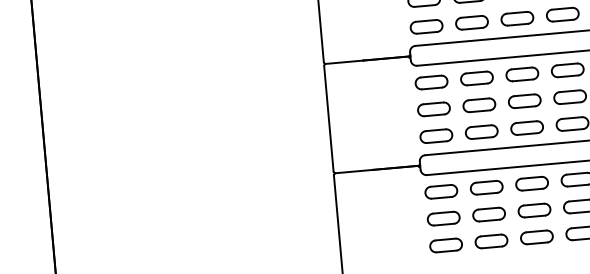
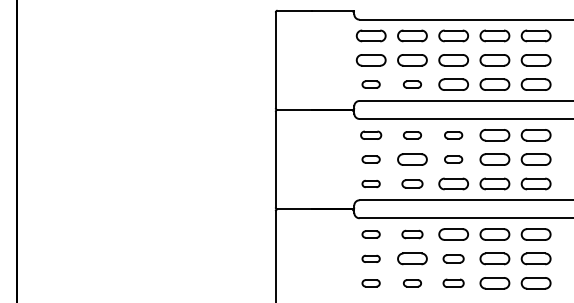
part: (472, 22) -> (412, 84), size x0.6
part: (425, 26) -> (370, 84), size x0.6
part: (522, 74) -> (453, 135), size x0.6
part: (477, 78) -> (412, 135), size x0.6
part: (430, 82) -> (370, 135), size x0.7
part: (524, 101) -> (453, 159), size x0.6
part: (433, 109) -> (370, 159), size x0.6
part: (481, 131) -> (412, 183), size x0.7
part: (435, 135) -> (370, 183), size x0.6
part: (486, 187) -> (412, 234), size x0.7
part: (440, 191) -> (370, 234), size x0.6
part: (534, 210) -> (453, 258), size x0.7
part: (442, 218) -> (370, 258), size x0.6
part: (536, 237) -> (453, 283), size x0.7
part: (491, 241) -> (412, 283), size x0.6
part: (445, 245) -> (370, 283), size x0.6

